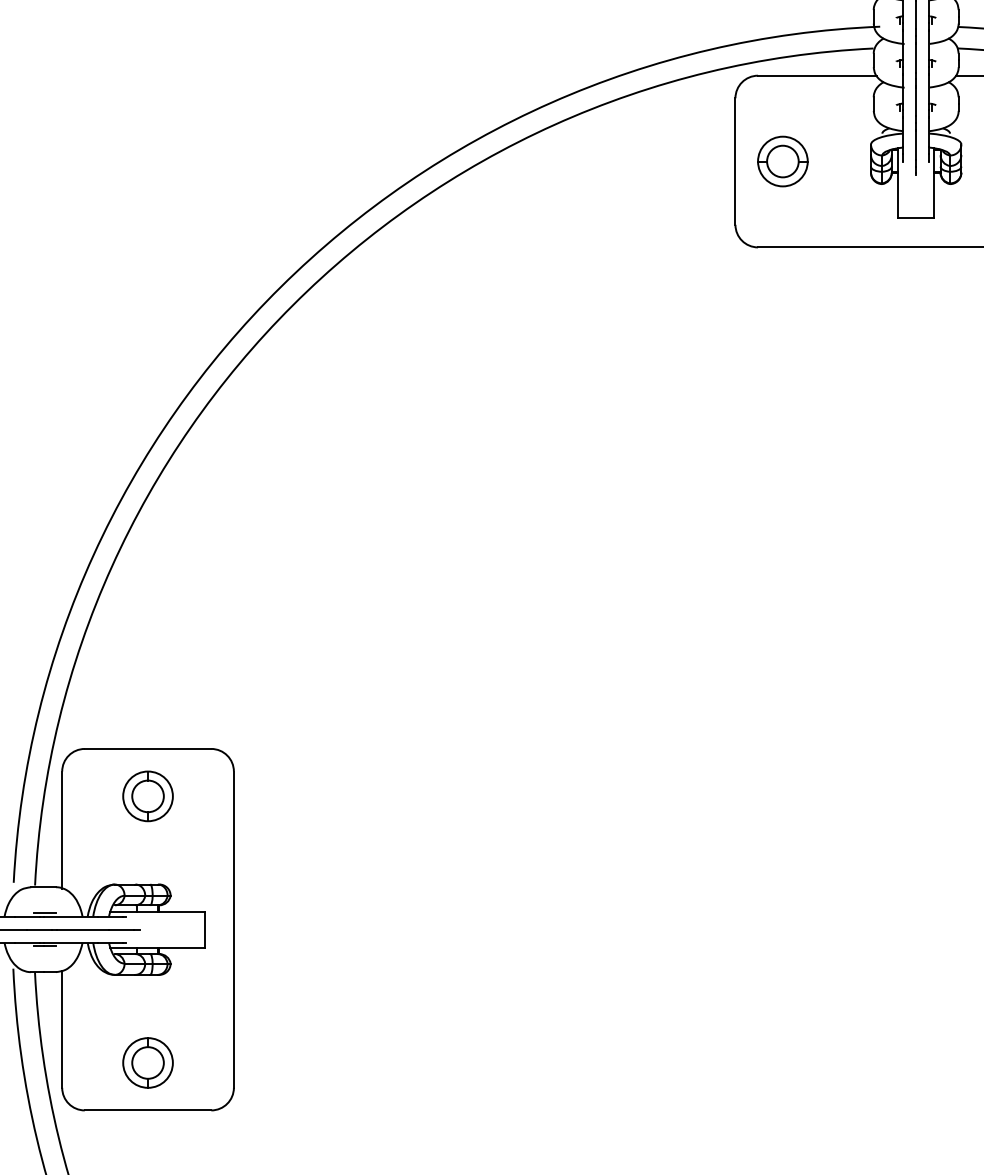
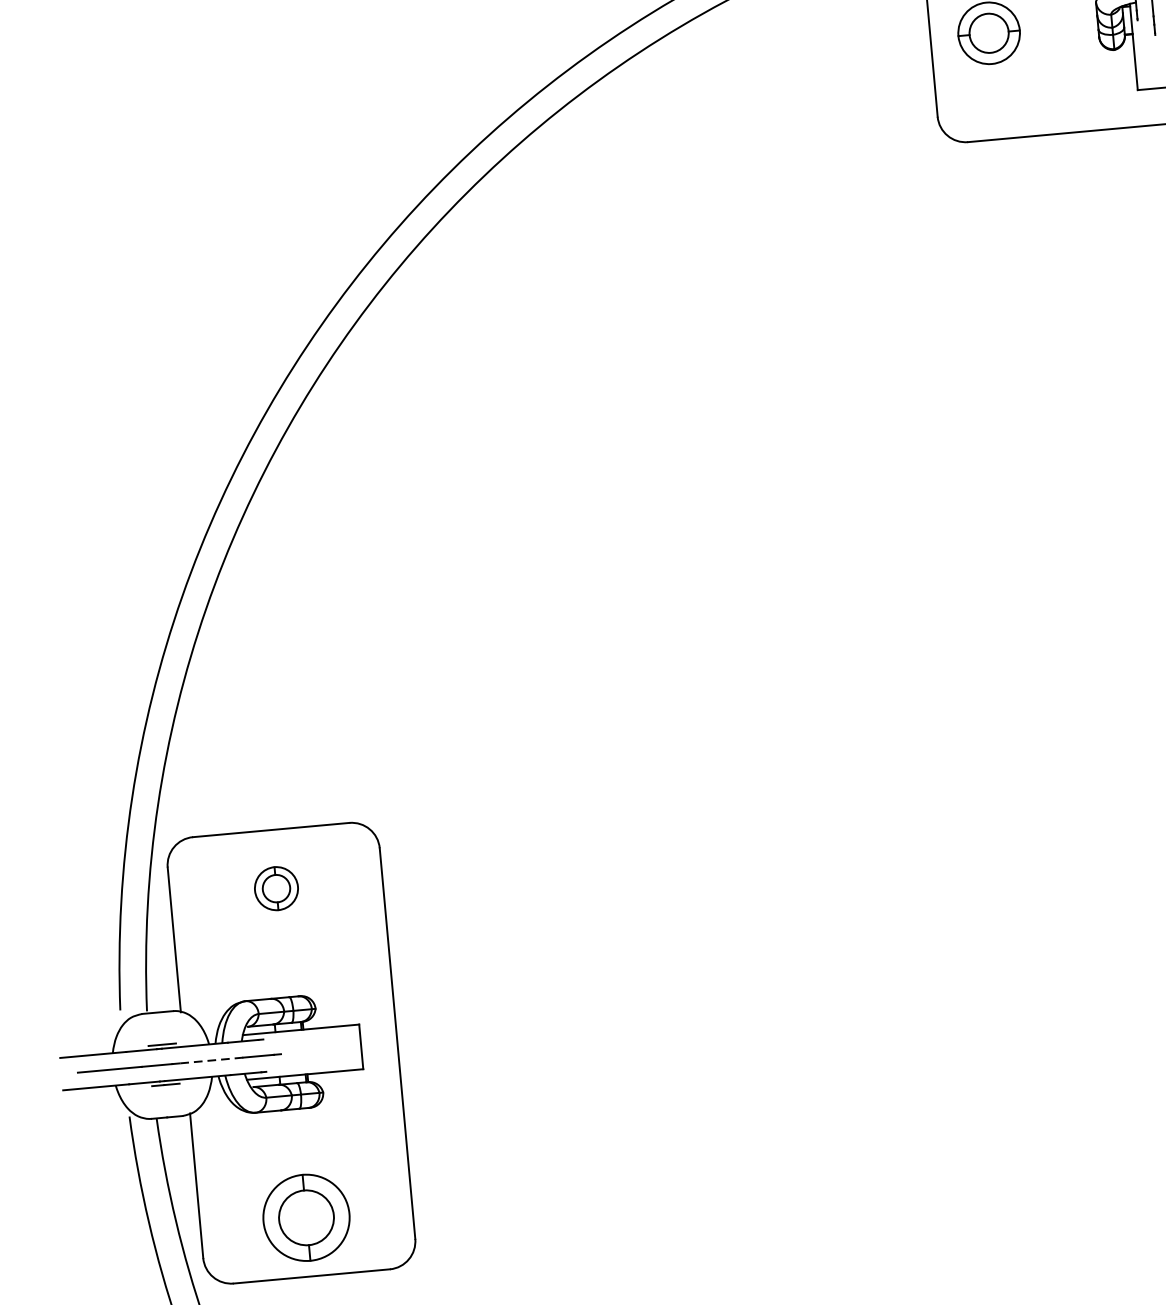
part: (147, 796) -> (275, 888), size x0.7
line: (83, 929) -> (211, 1060), solid -> dashed
part: (147, 1062) -> (305, 1217), size x1.4

